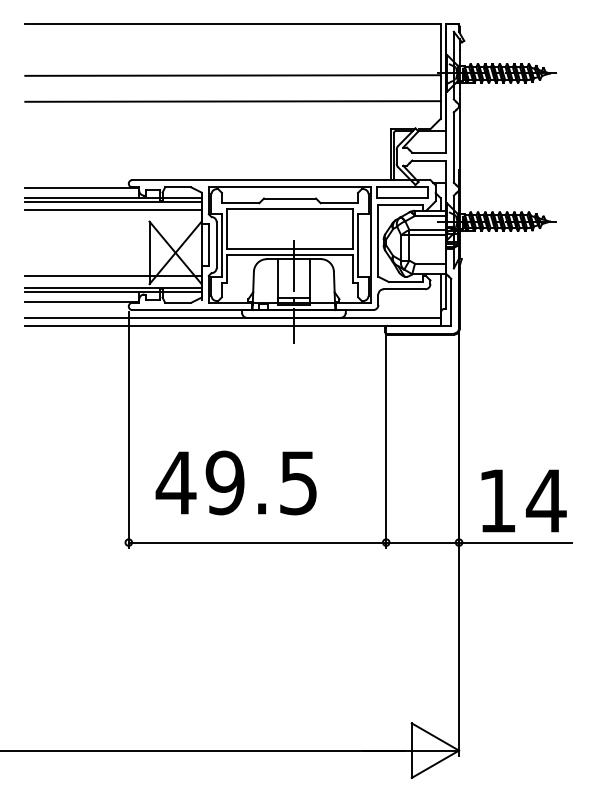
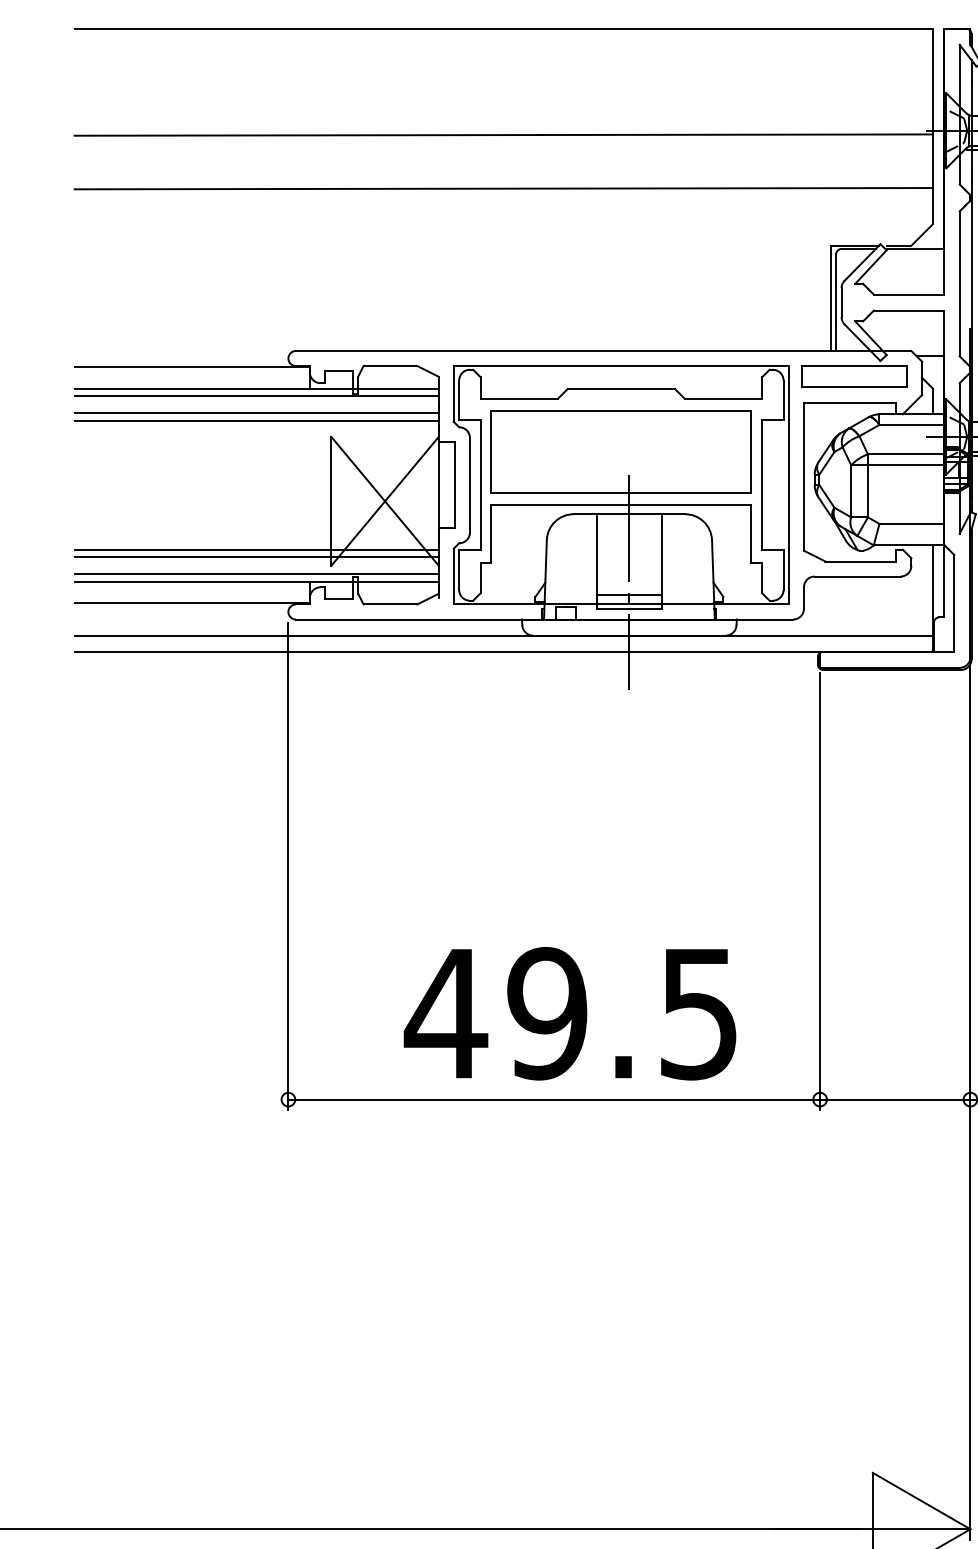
line: (113, 213) -> (256, 419), added
line: (113, 279) -> (256, 556), added
text: (235, 482) -> (568, 1012), moved

